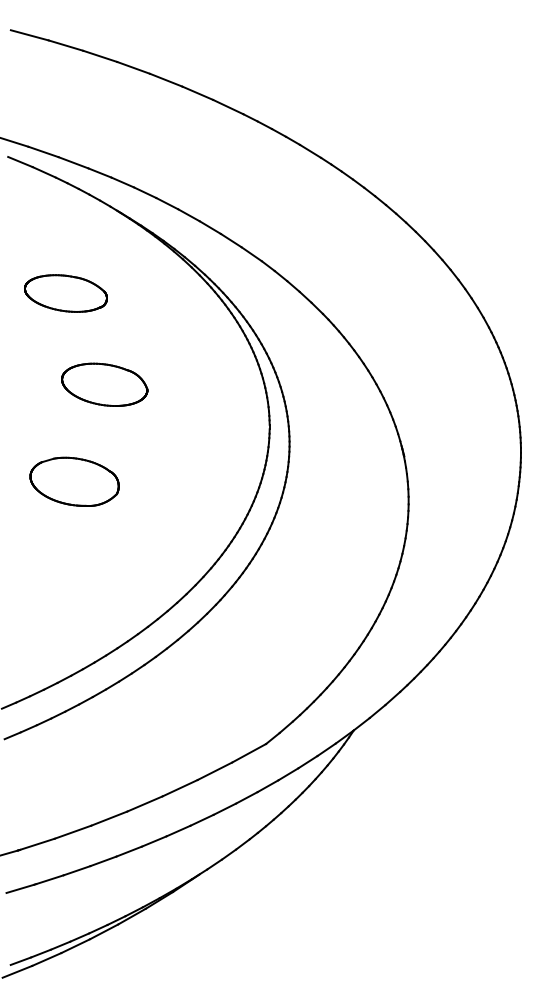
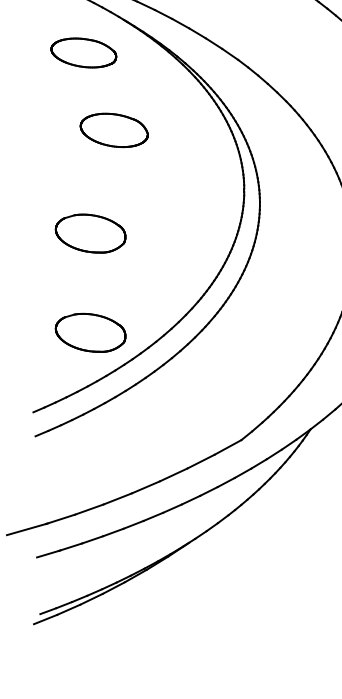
part: (65, 293) -> (83, 52), moved
part: (104, 384) -> (114, 130), moved
part: (74, 607) -> (90, 332), added

